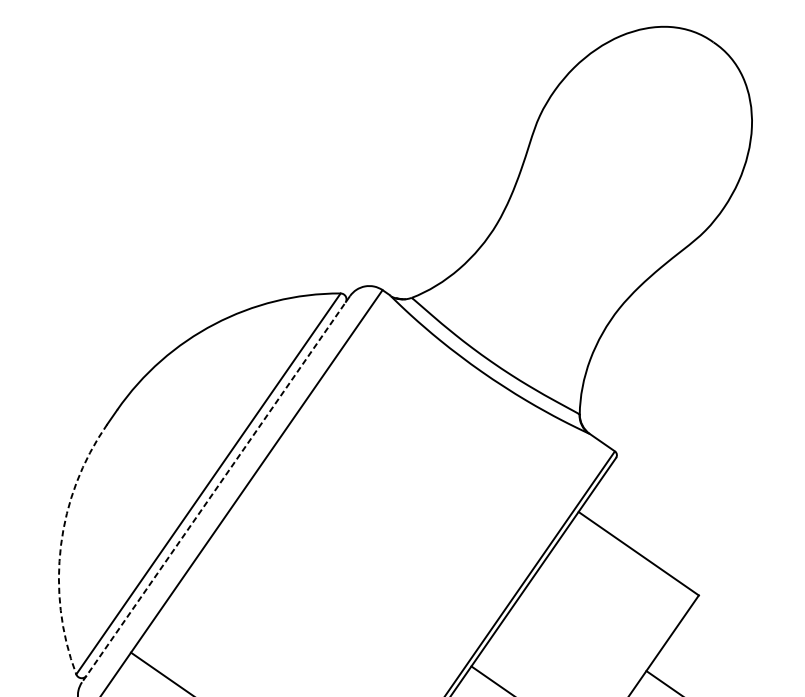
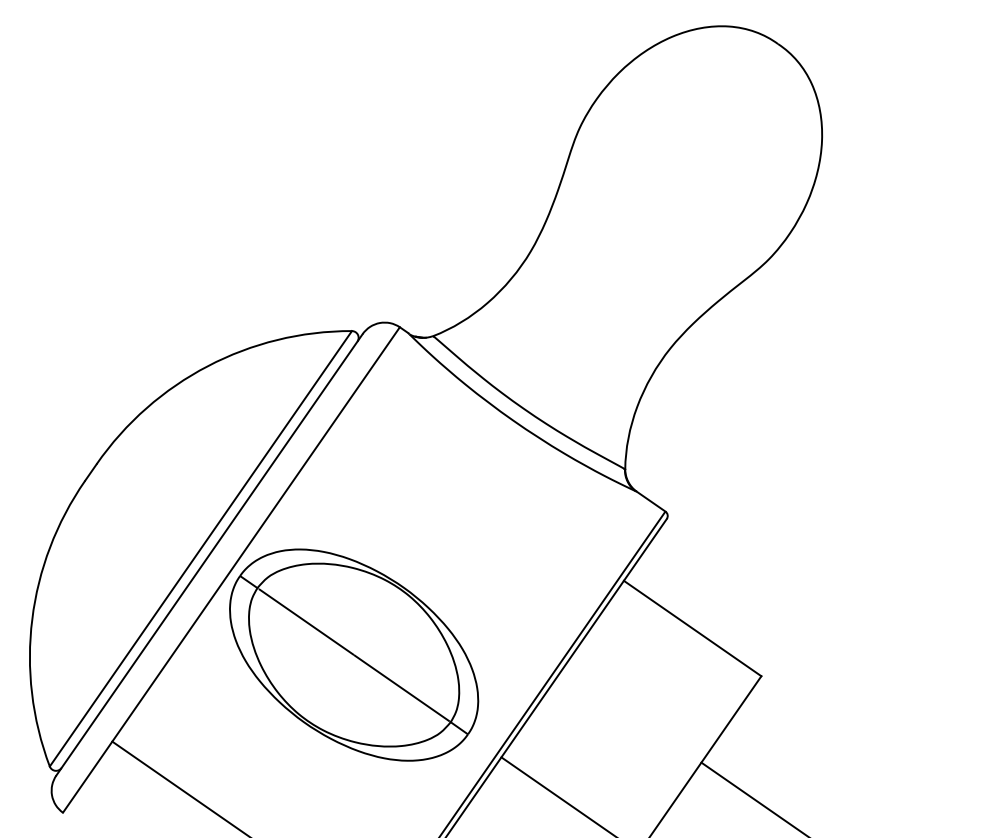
line: (216, 488) -> (209, 554), dashed -> solid
arc: (61, 545) -> (32, 619), dashed -> solid
part: (342, 576) -> (354, 654), added

